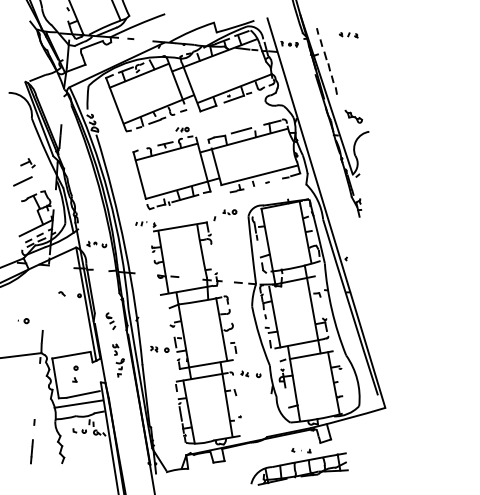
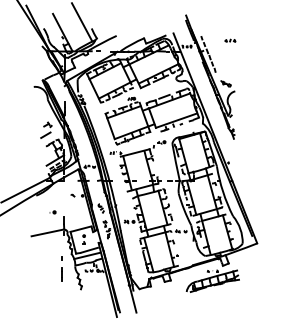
part: (349, 34) -> (230, 40), moved
line: (32, 440) -> (61, 268), moved

